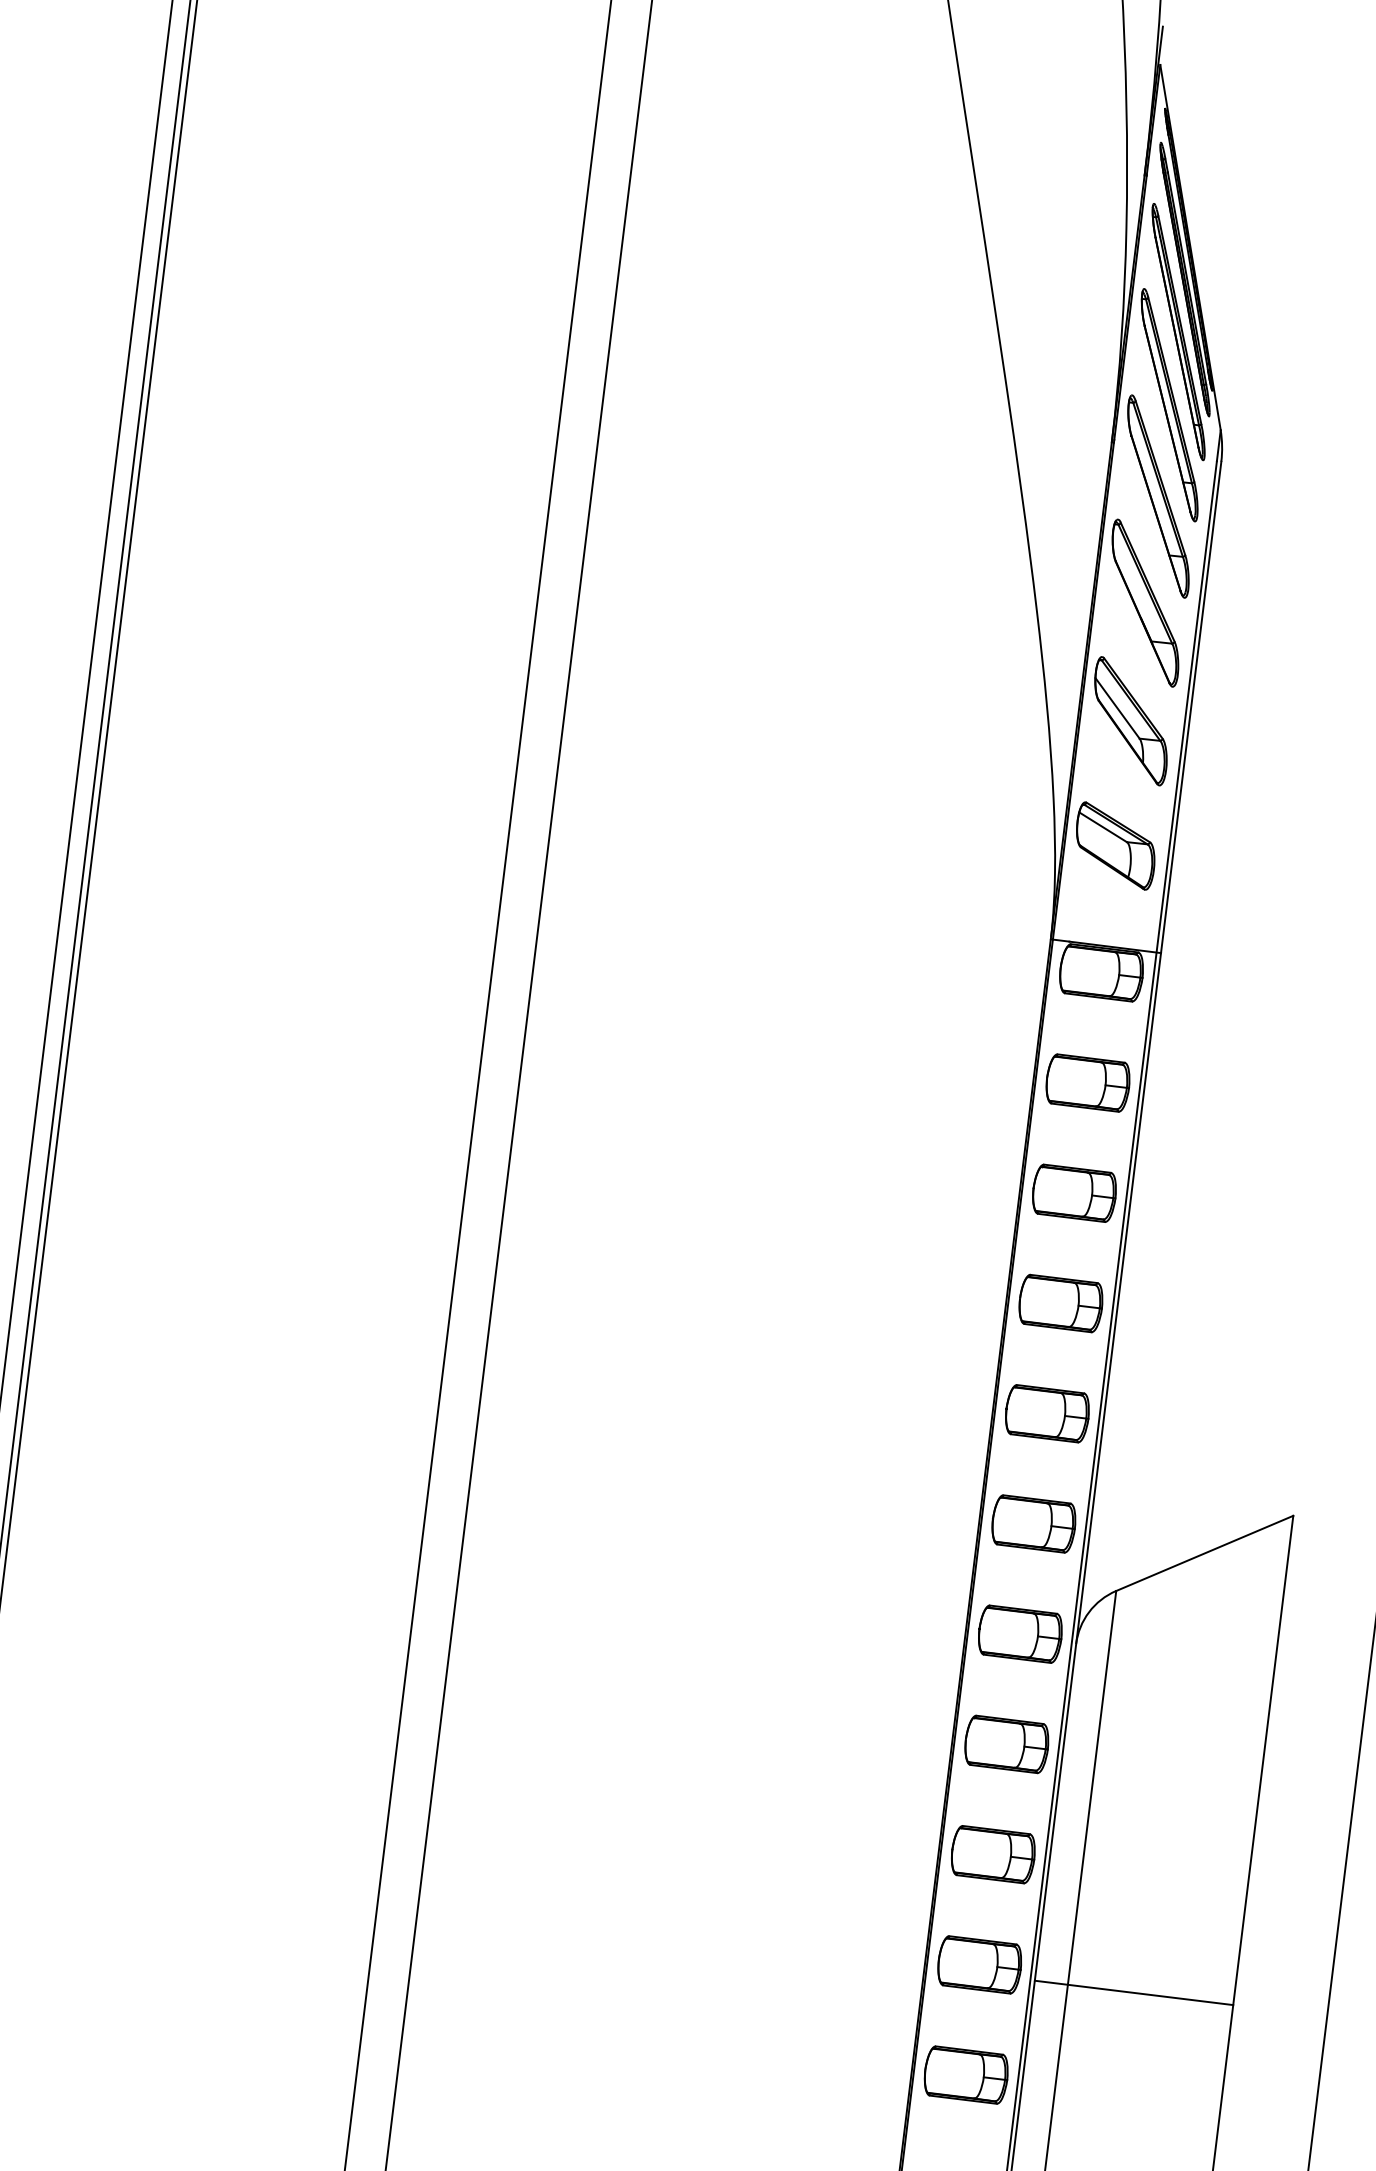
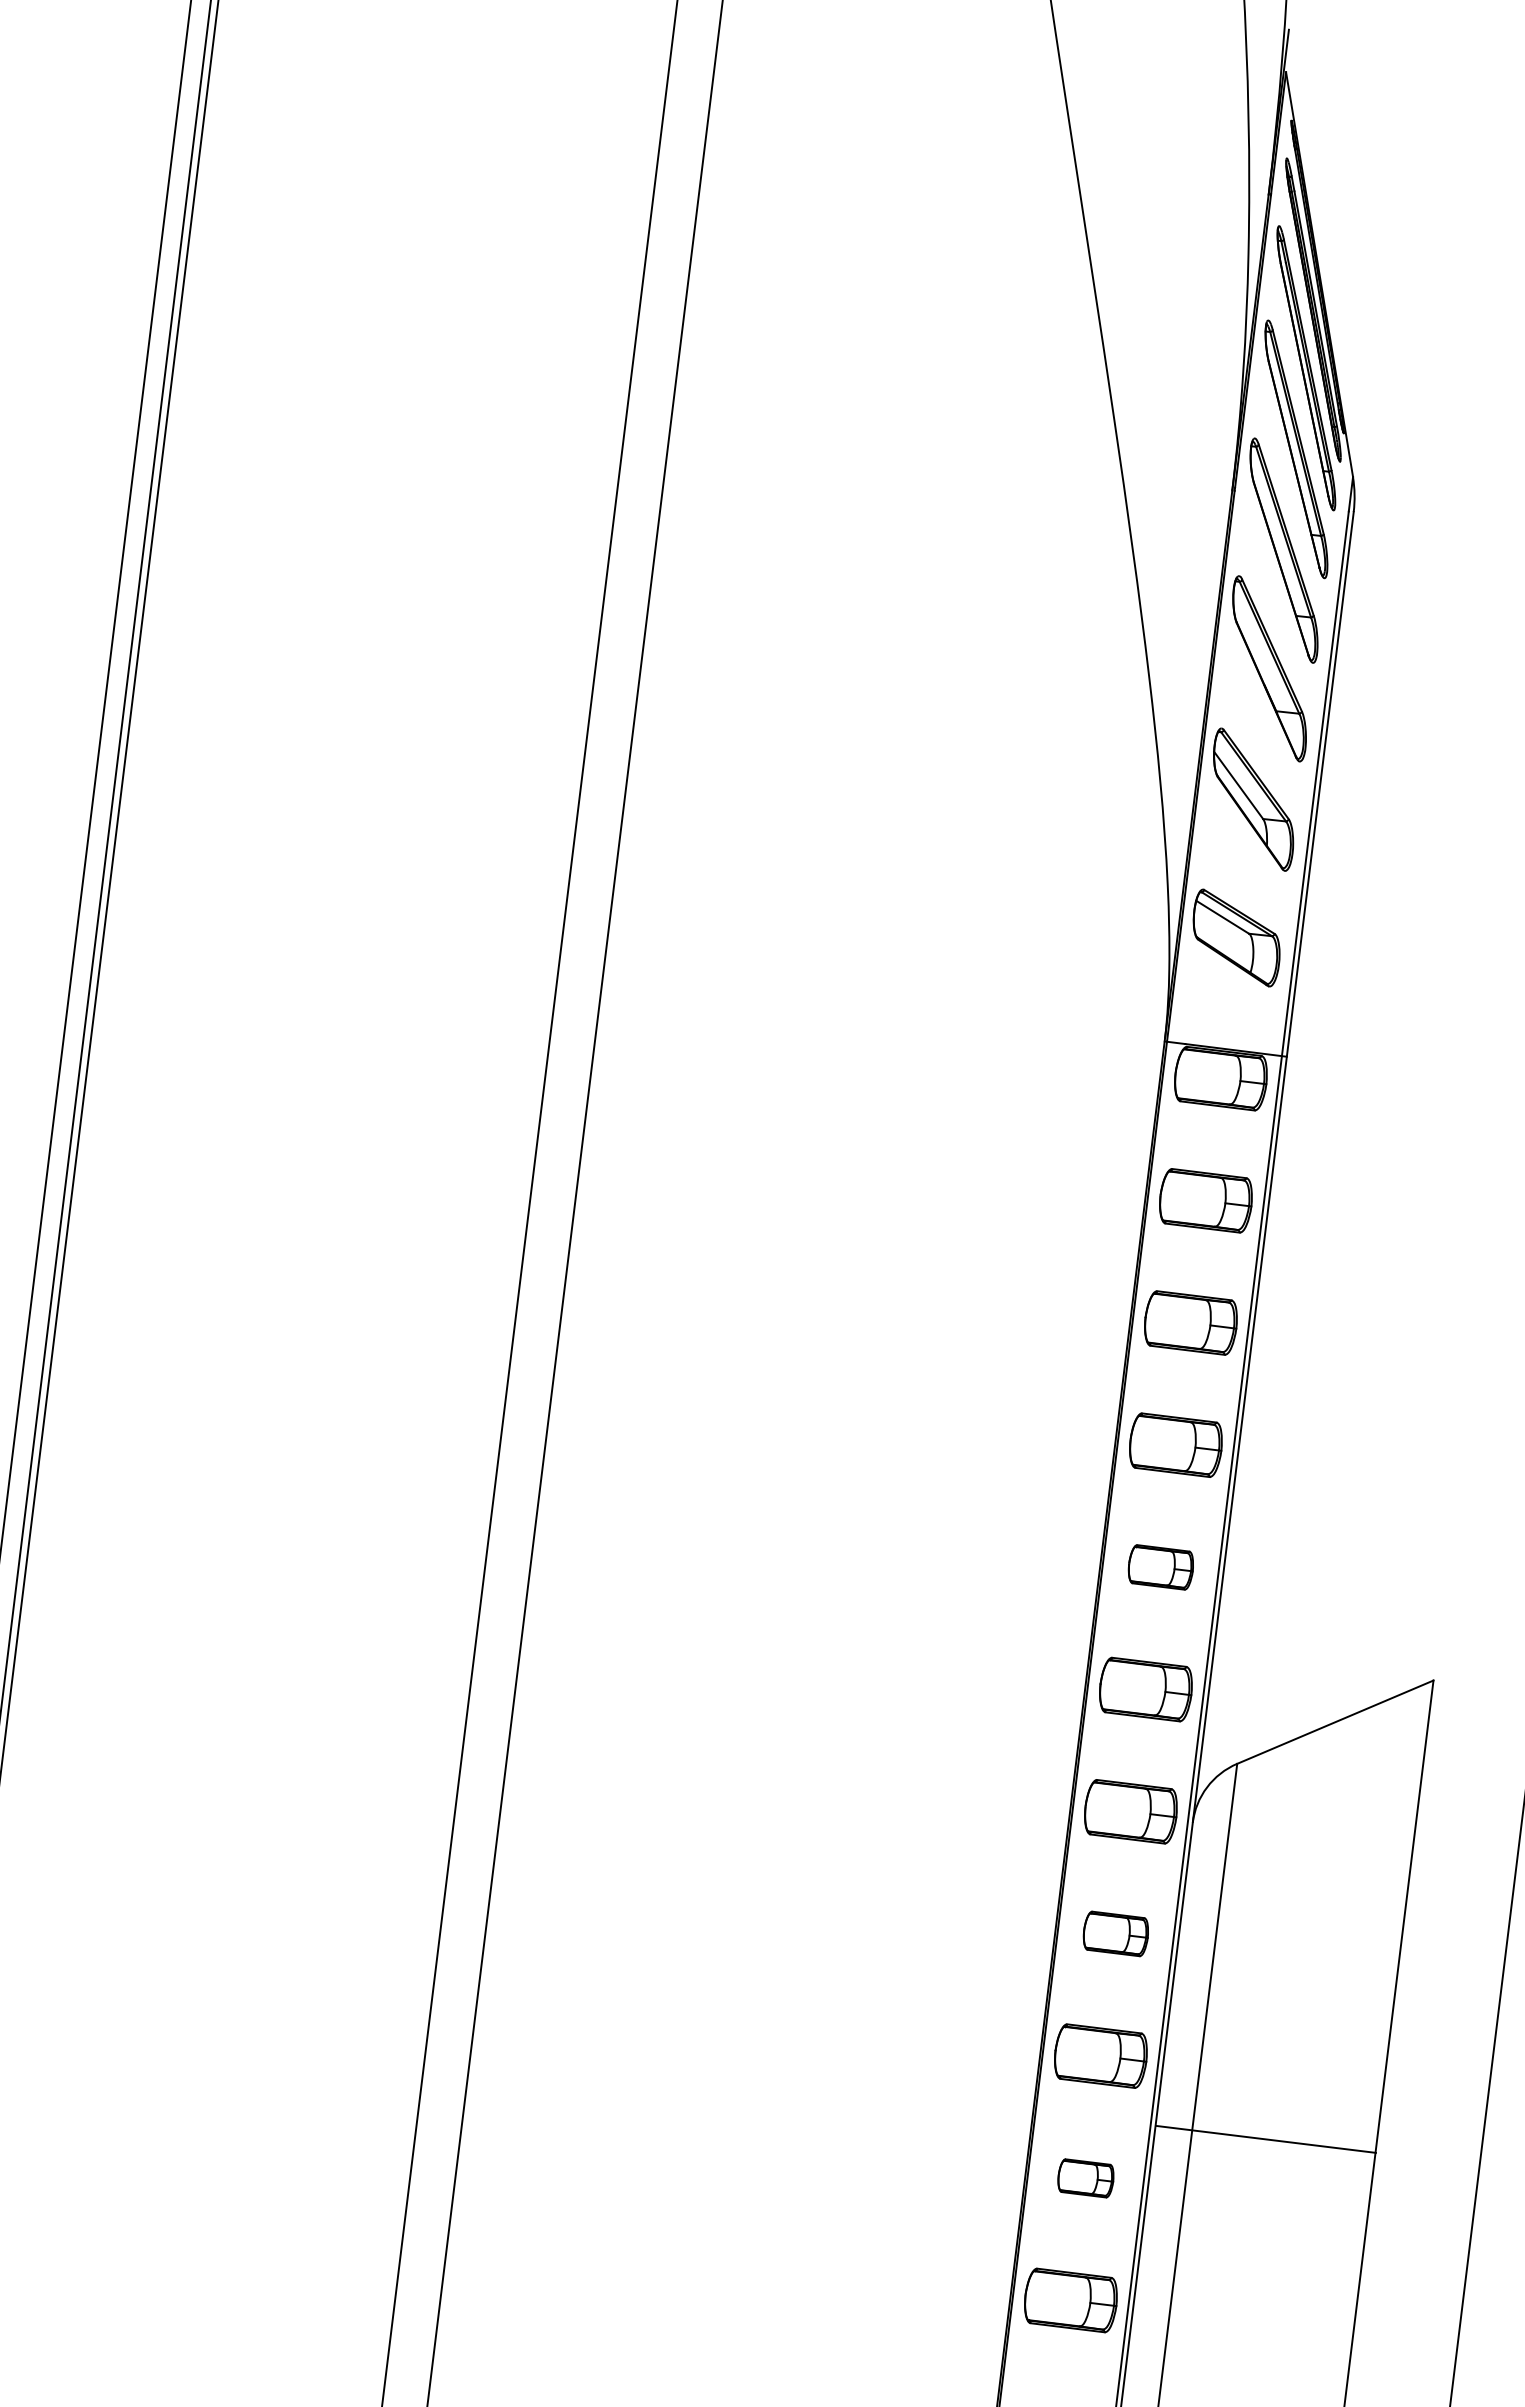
part: (1047, 1413) -> (1160, 1567), size x0.7
part: (1006, 1744) -> (1115, 1933), size x0.7
part: (979, 1965) -> (1085, 2178), size x0.6
line: (1133, 1992) -> (1265, 2138), moved

